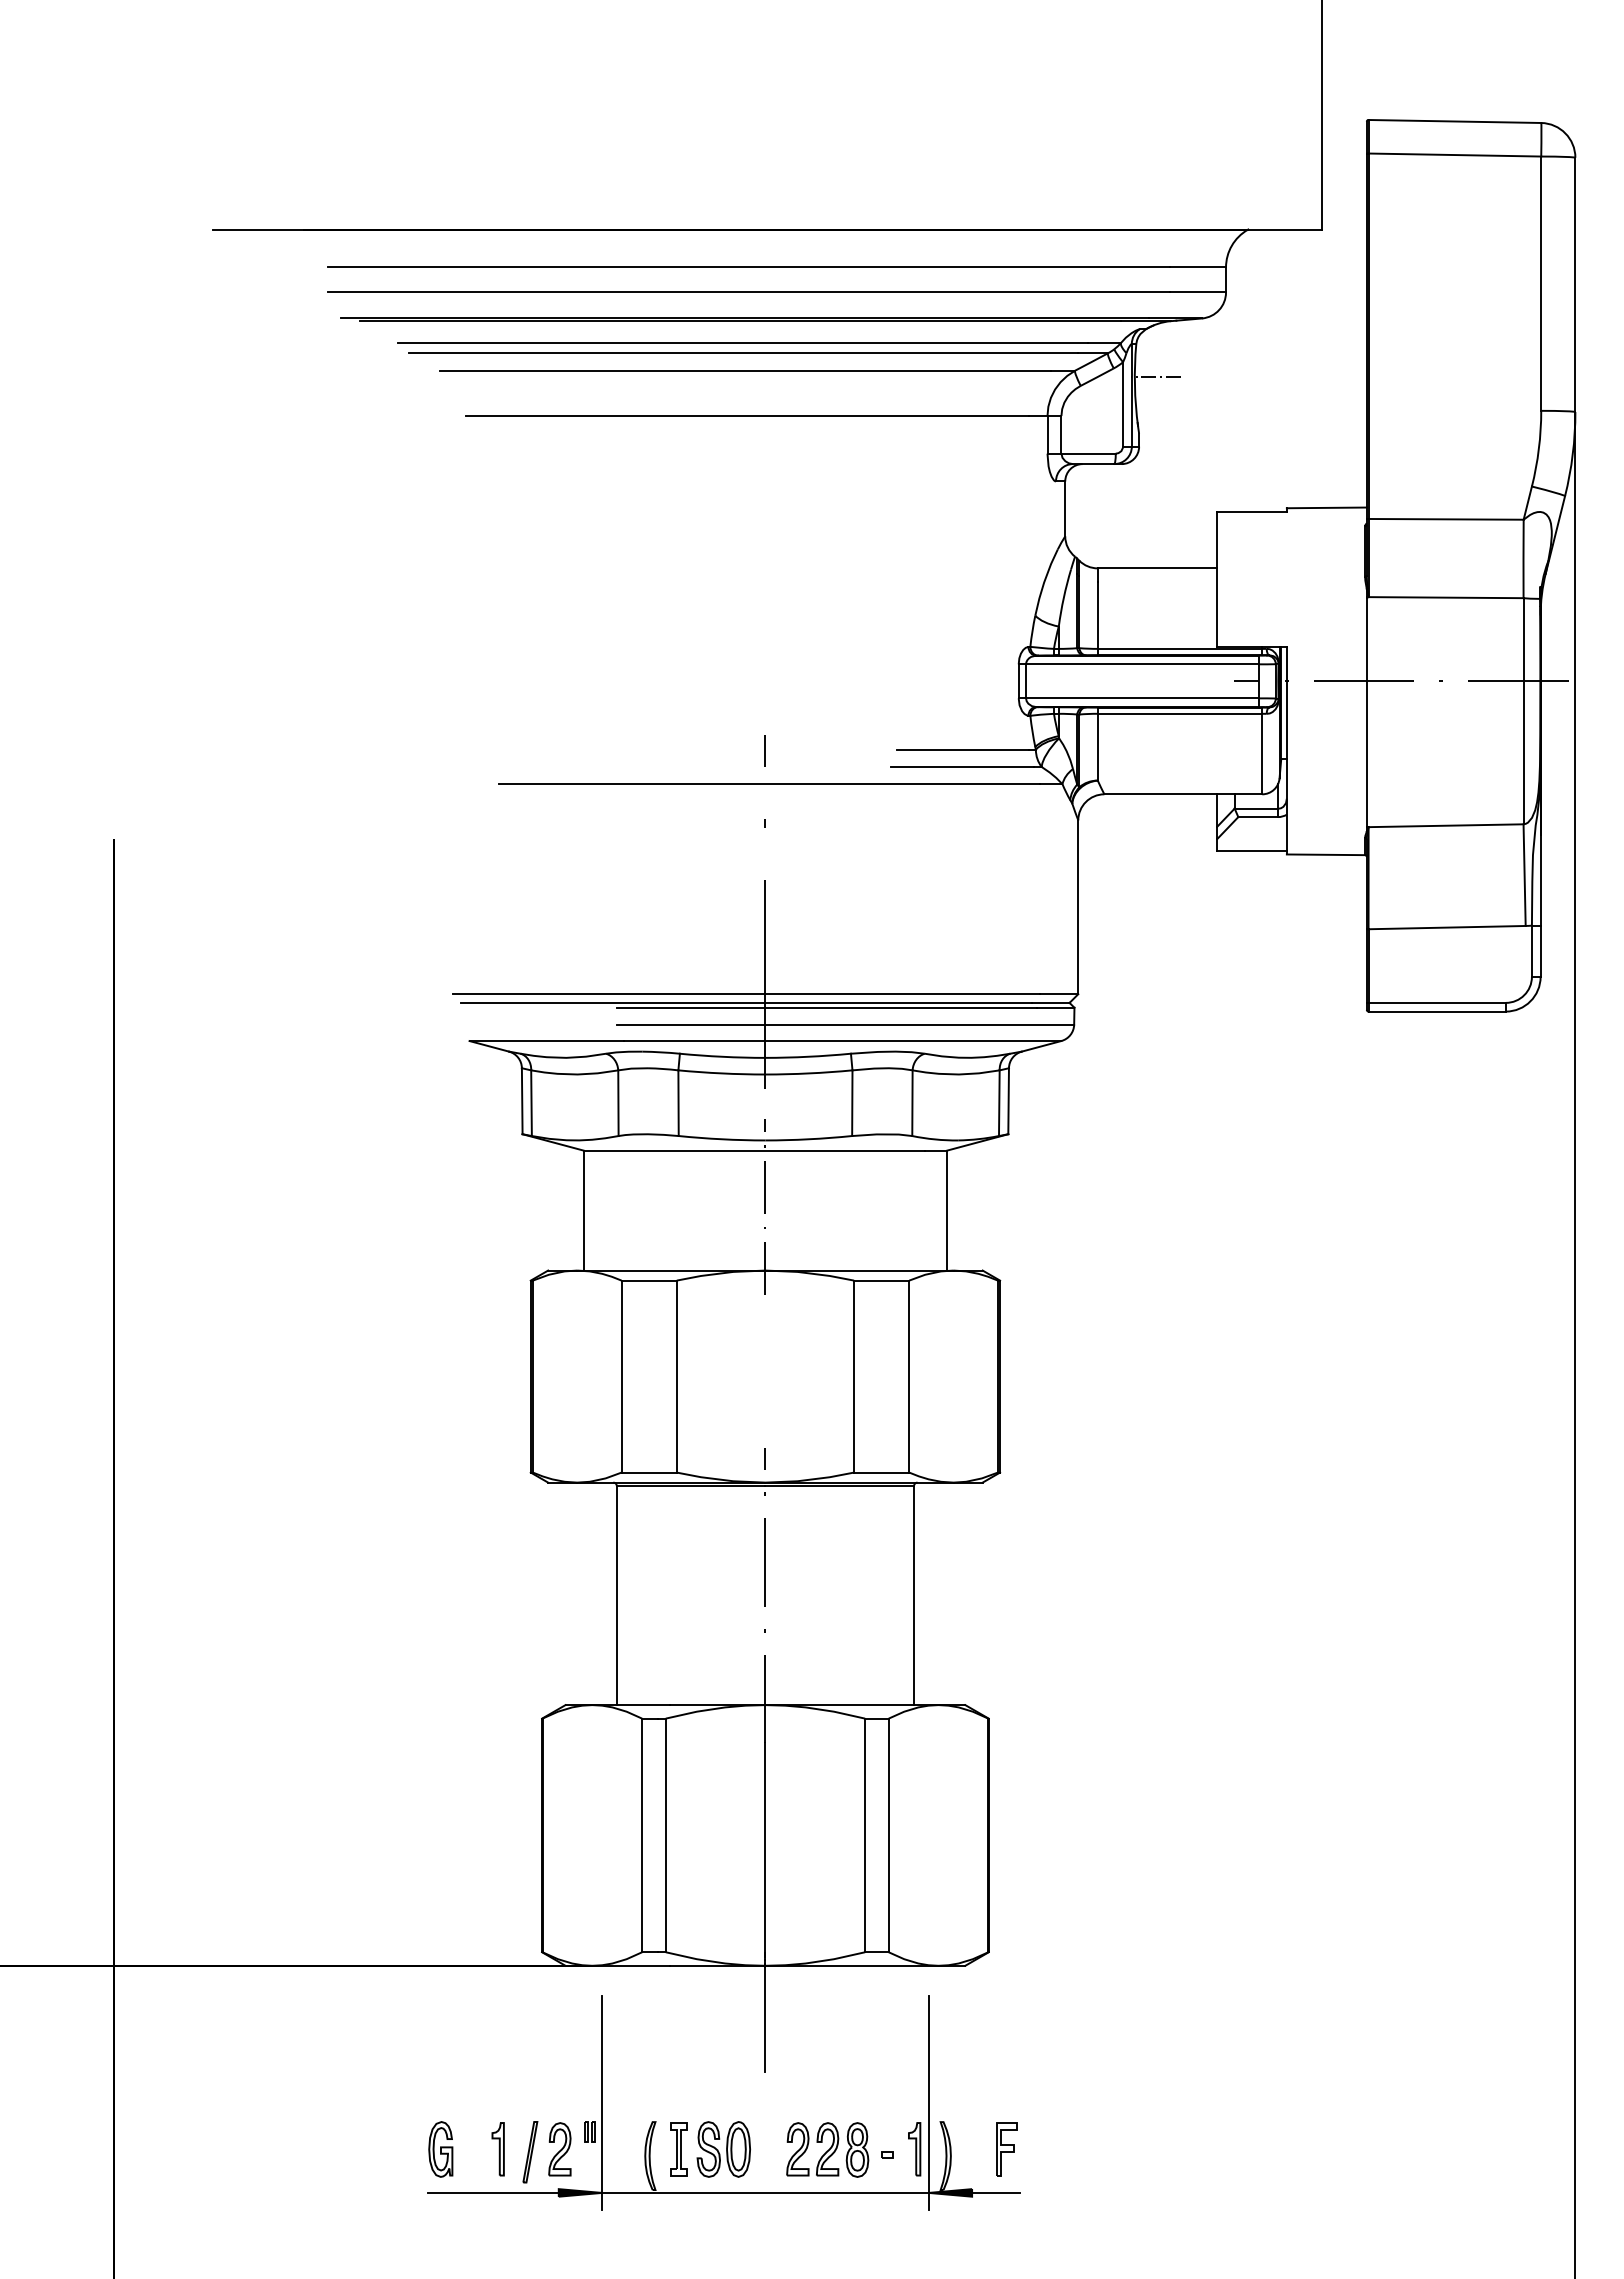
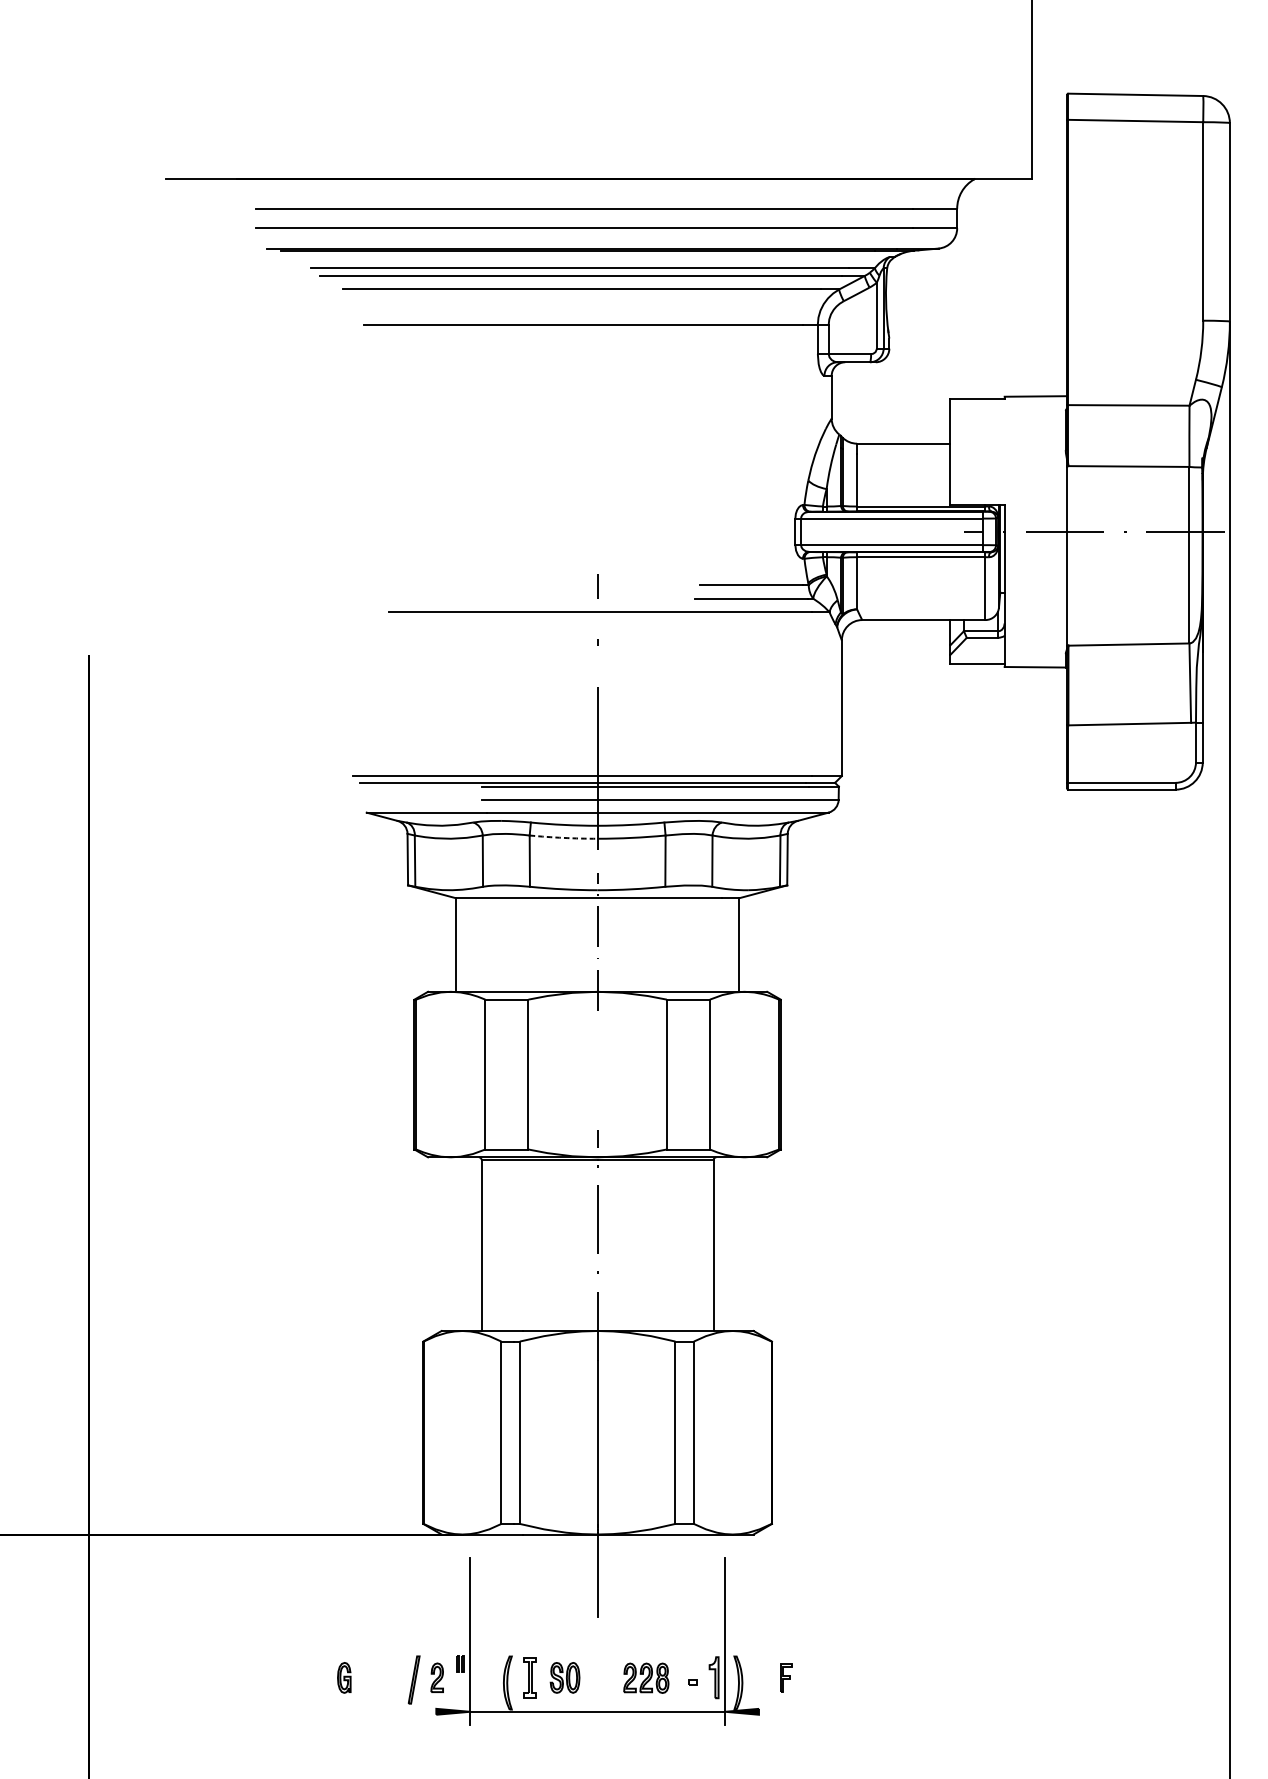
line: (1155, 377) -> (902, 294), removed
arc: (721, 1073) -> (563, 837), solid -> dashed
part: (440, 2149) -> (344, 1677), size x0.7
part: (497, 2149) -> (388, 1677), removed
part: (559, 2149) -> (436, 1677), size x0.7
part: (723, 2149) -> (564, 1677), size x0.7
part: (827, 2149) -> (646, 1677), size x0.7
part: (1006, 2149) -> (785, 1677), size x0.7
line: (492, 2192) -> (384, 1711), removed
line: (995, 2192) -> (777, 1711), removed

